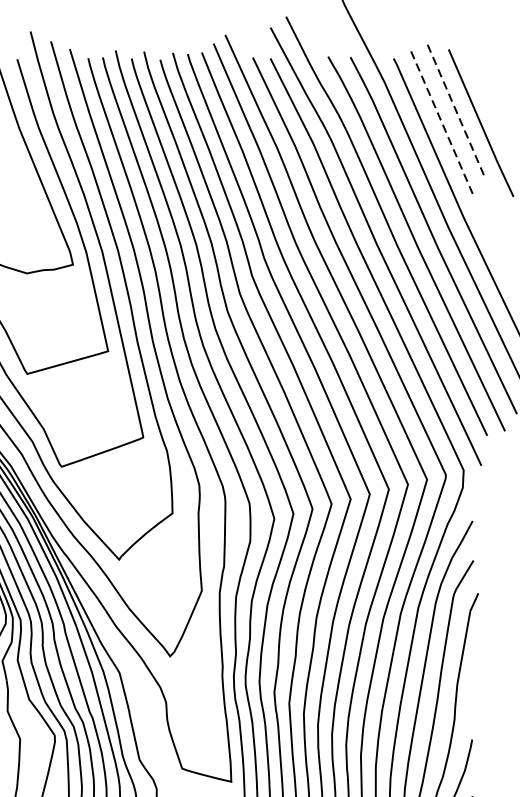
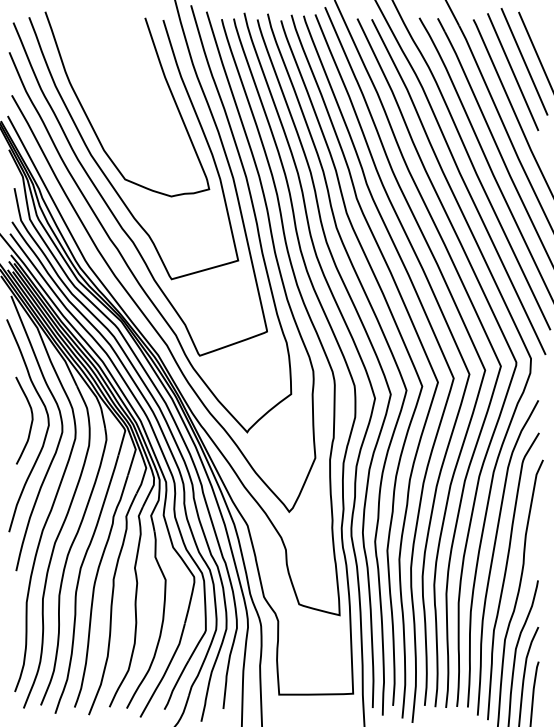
line: (455, 109) -> (524, 61), dashed -> solid
line: (441, 121) -> (512, 71), dashed -> solid

